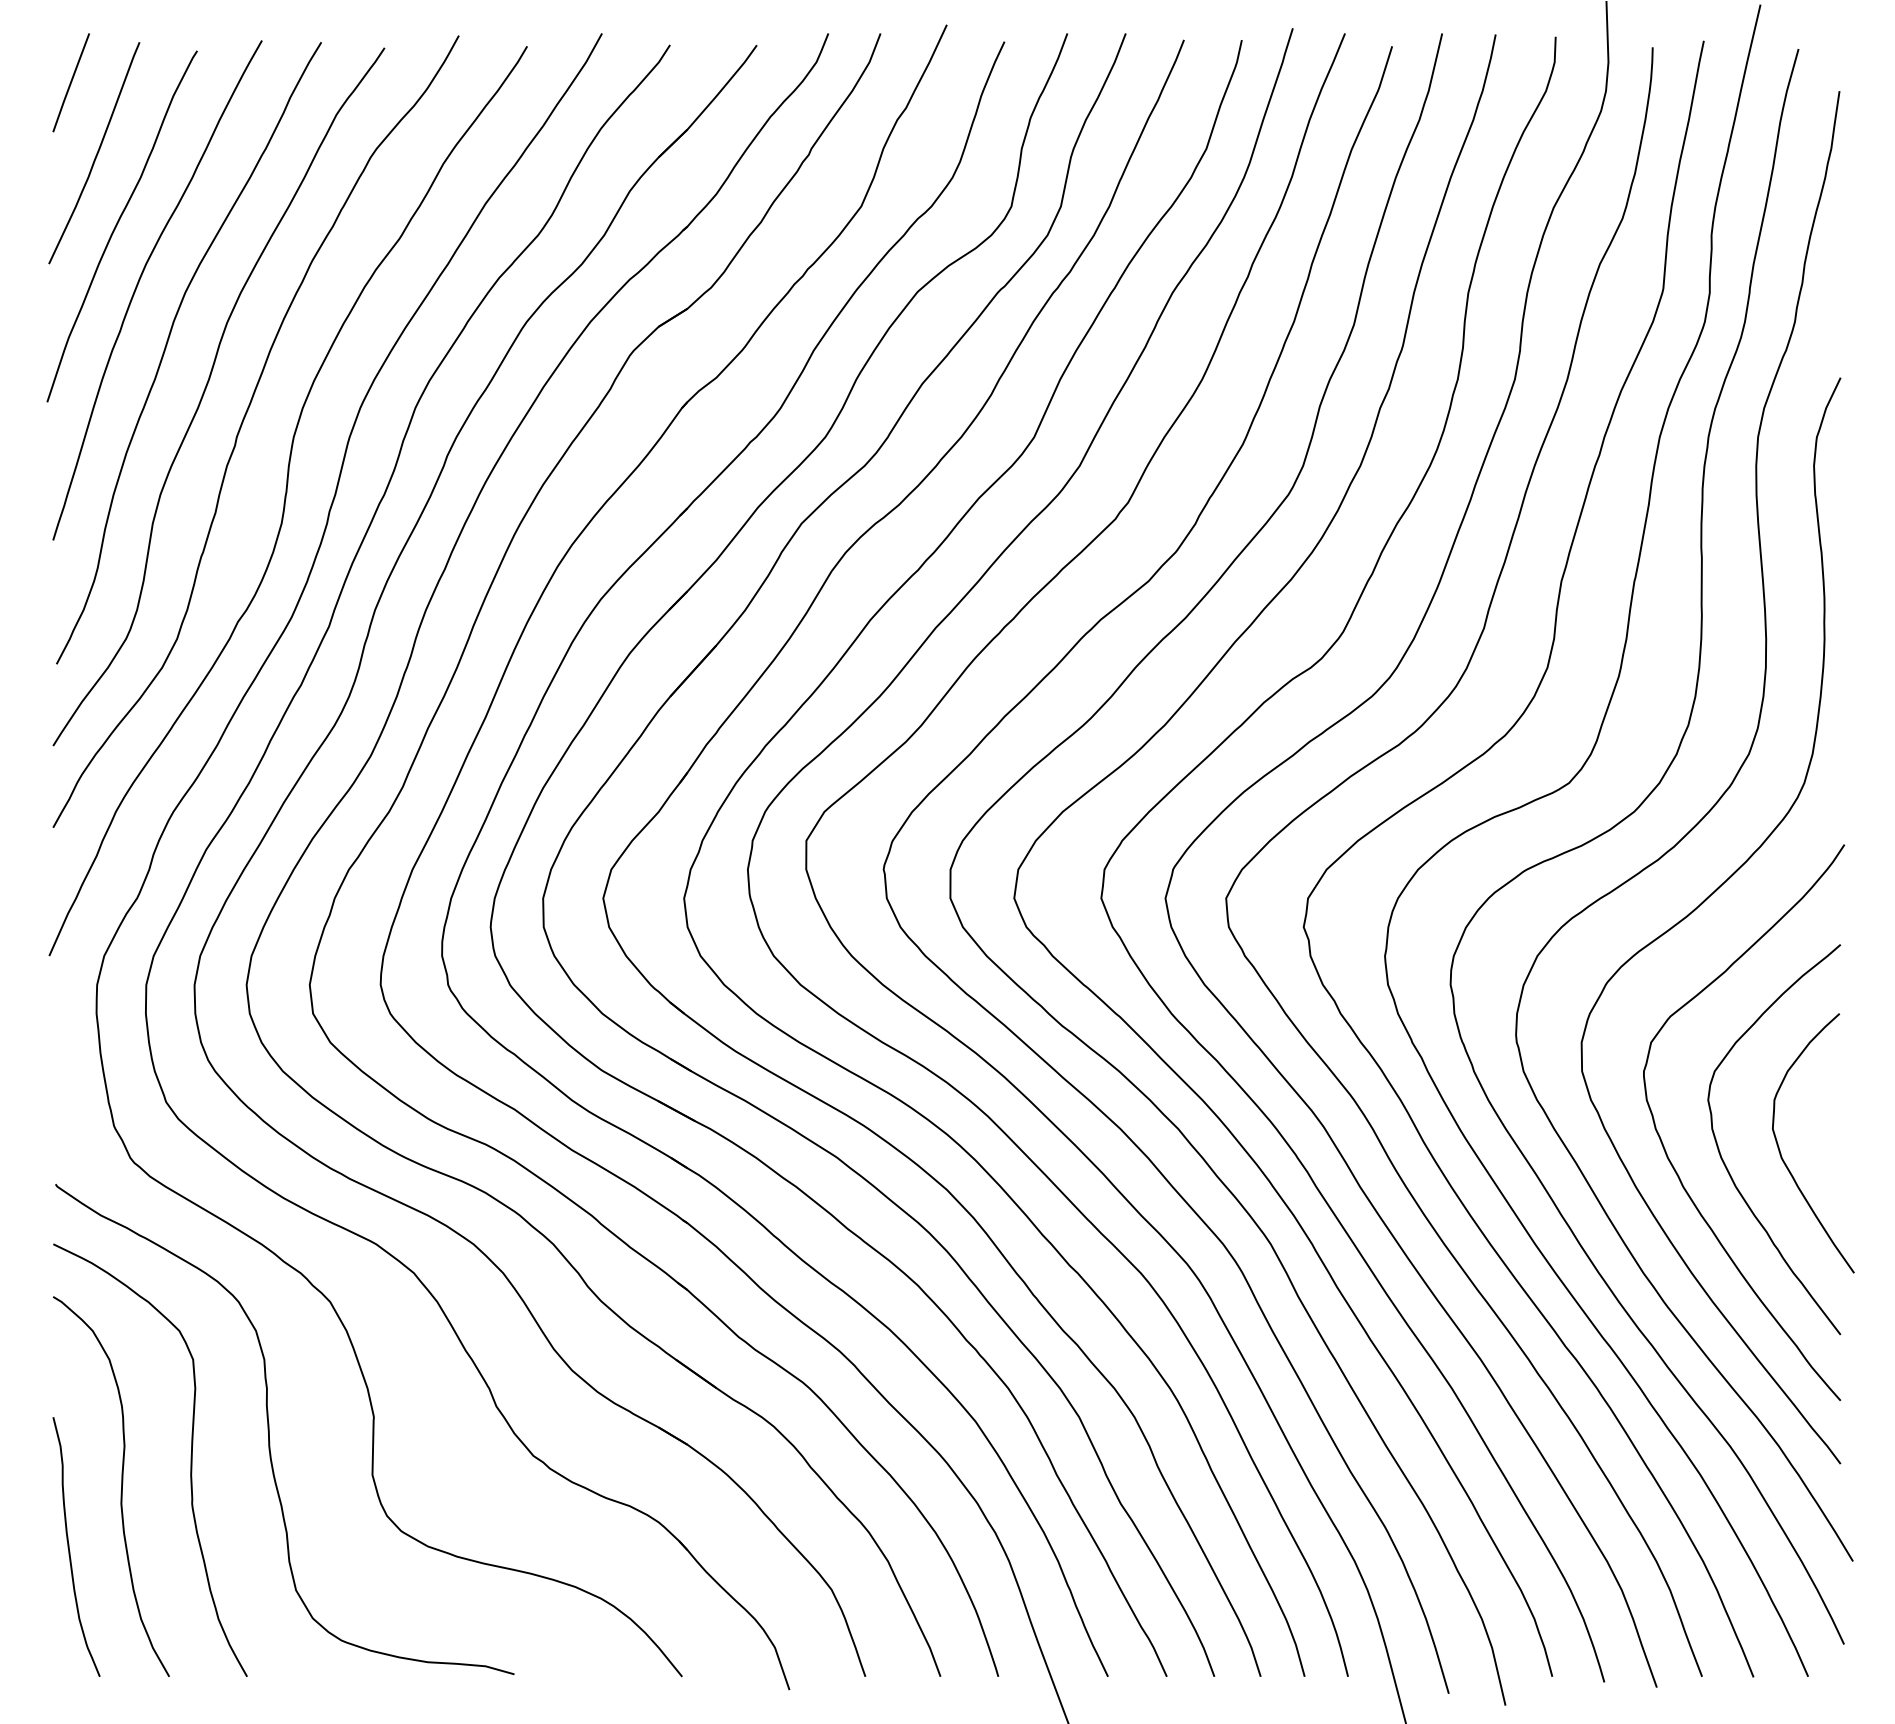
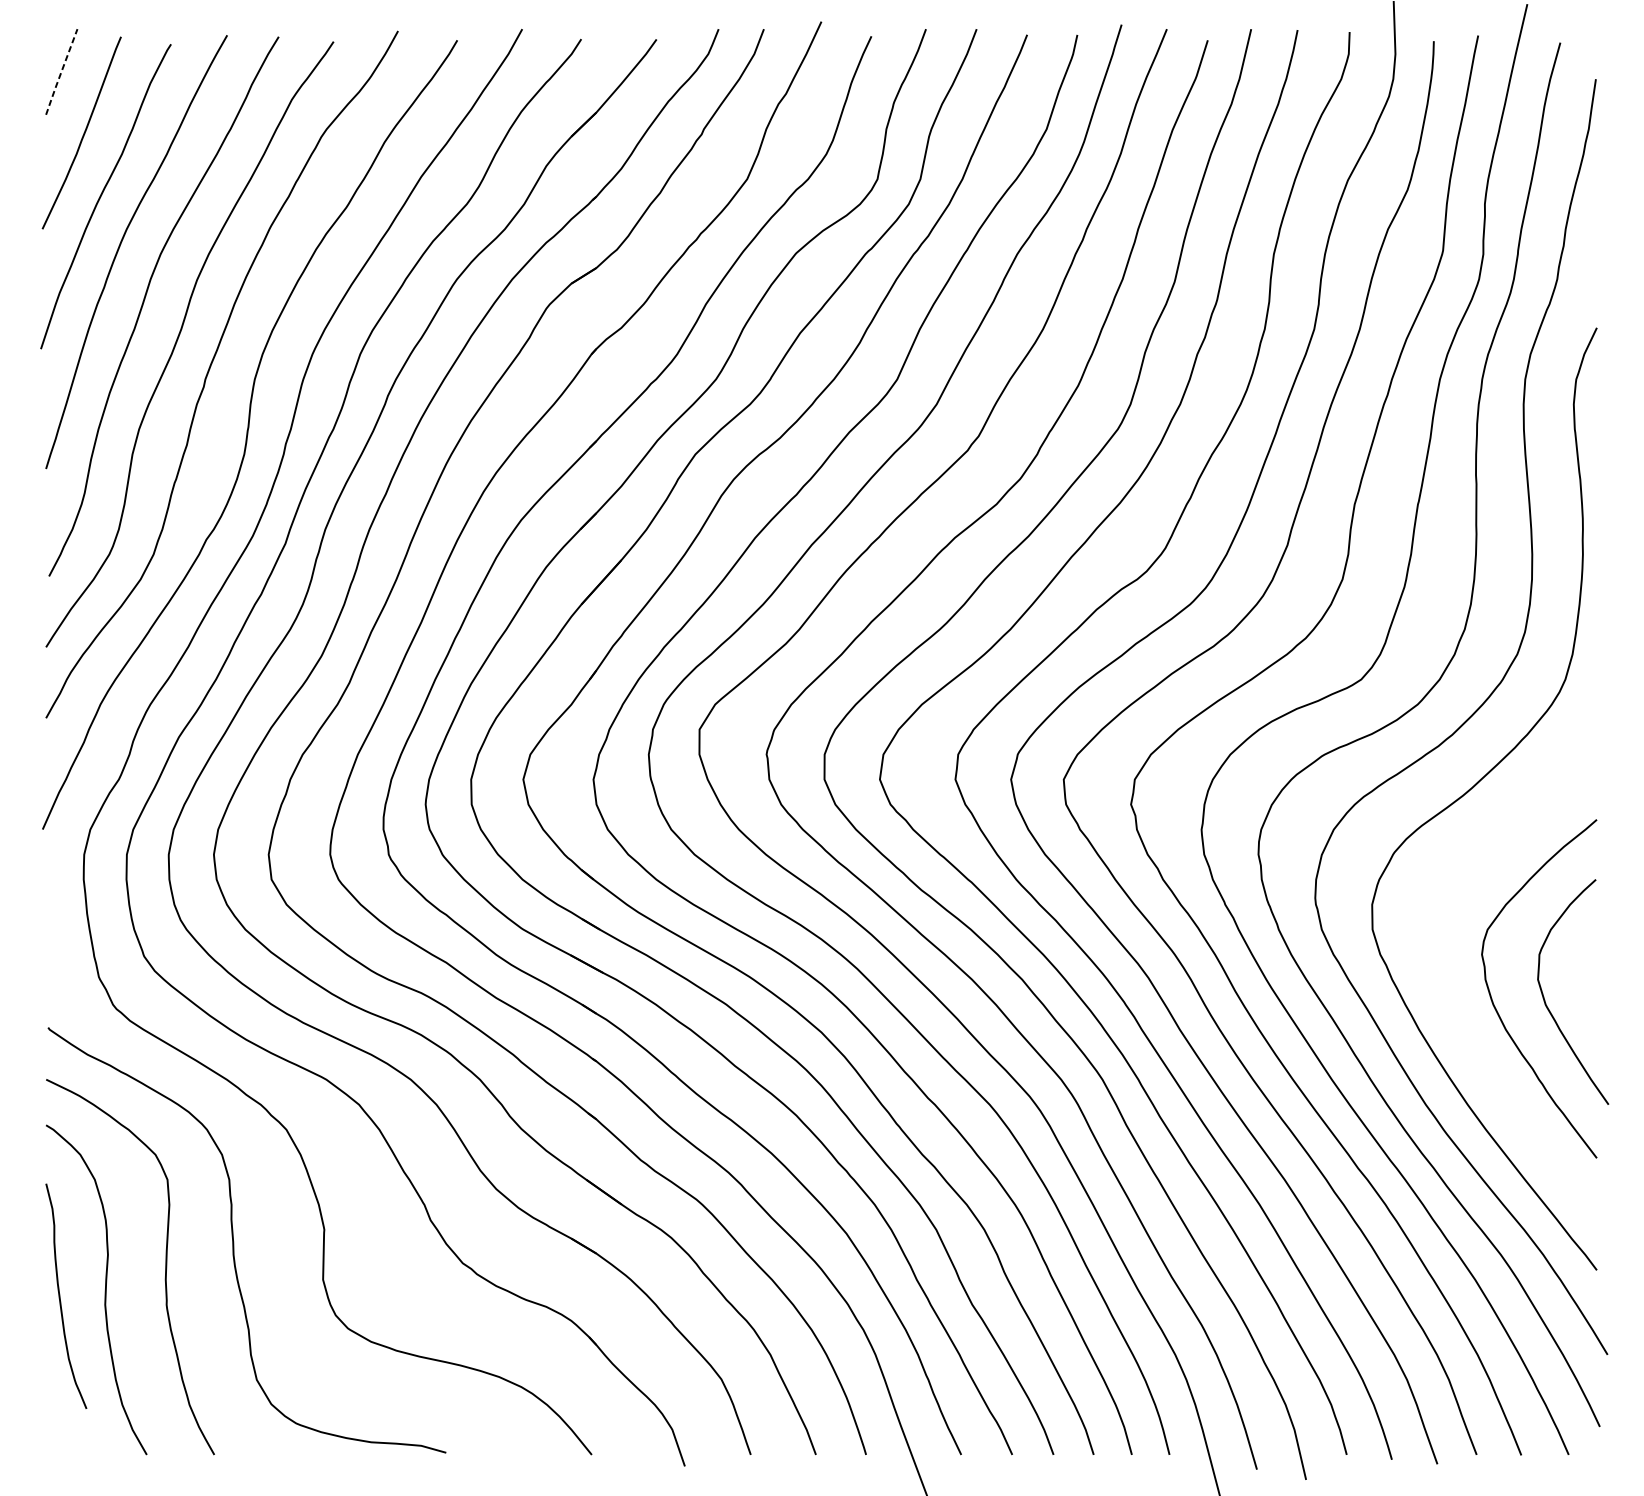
line: (71, 82) -> (61, 71), solid -> dashed
curve: (1672, 1163) -> (1451, 1009), removed
curve: (69, 1546) -> (60, 1295), moved

